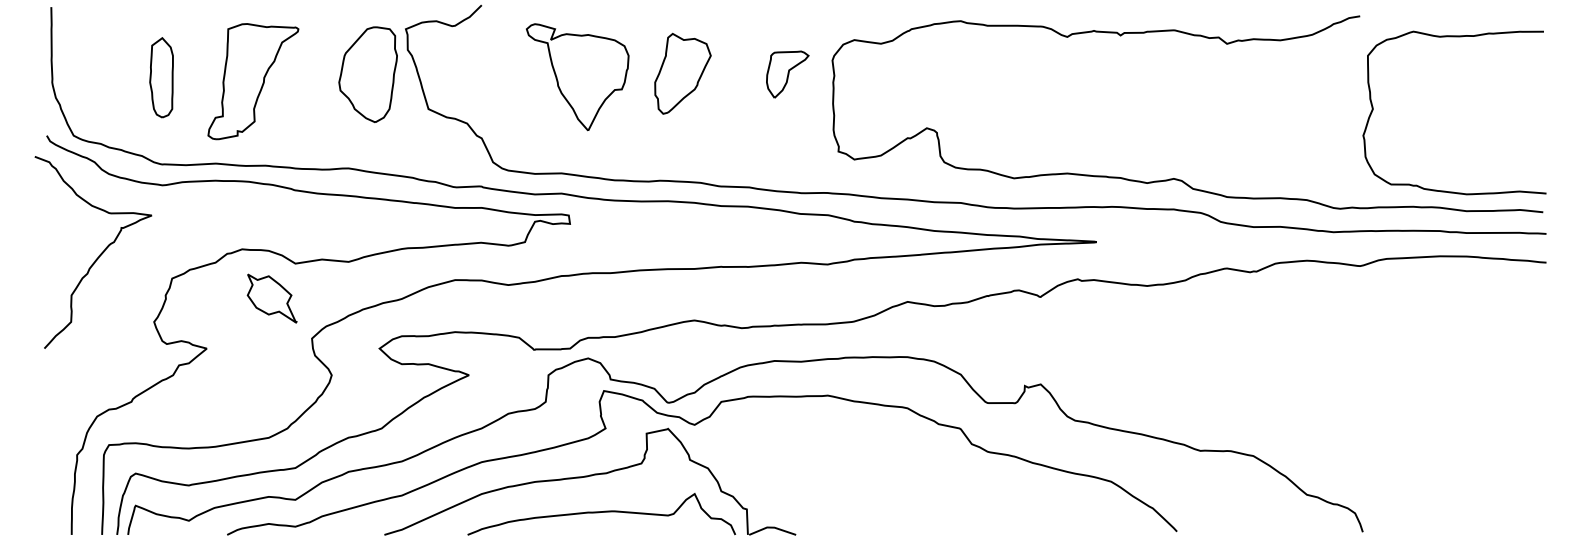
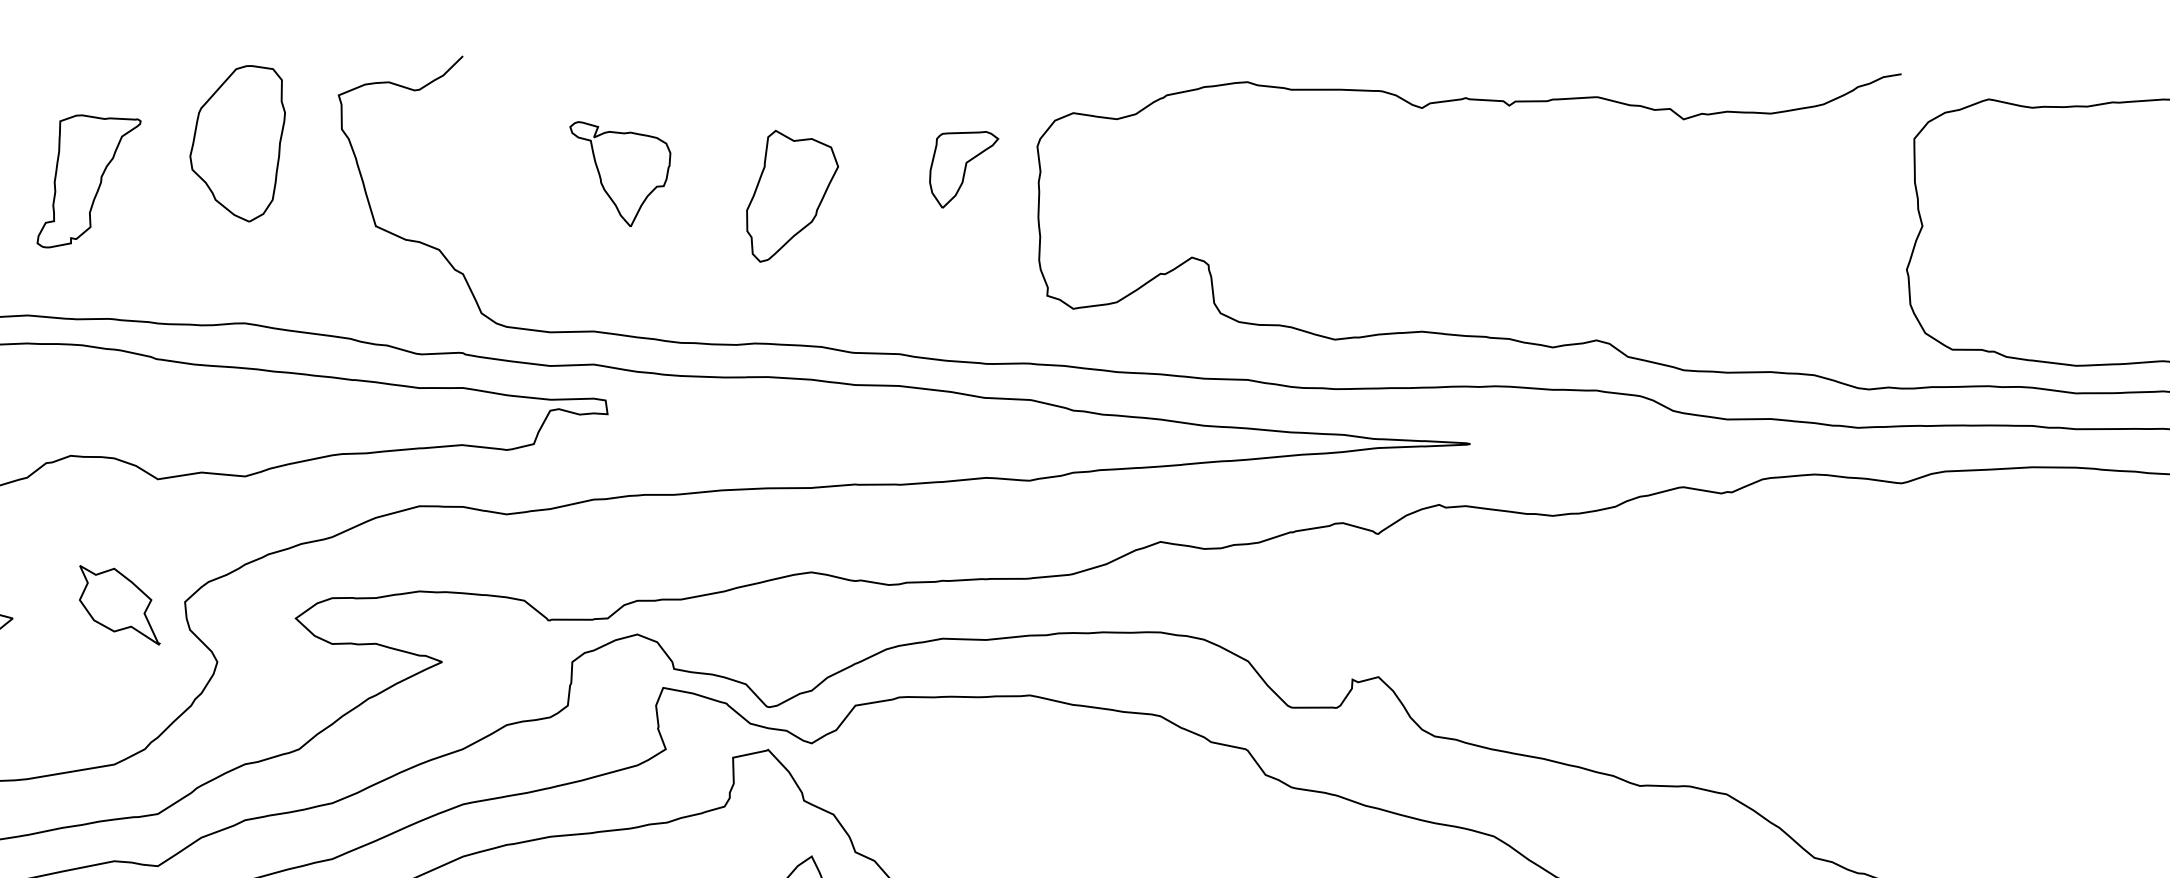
part: (682, 73) -> (791, 195), moved
part: (367, 74) -> (236, 143), moved
part: (577, 77) -> (619, 174), size x0.6
part: (253, 81) -> (89, 180), size x0.7
part: (271, 298) -> (118, 605), moved

